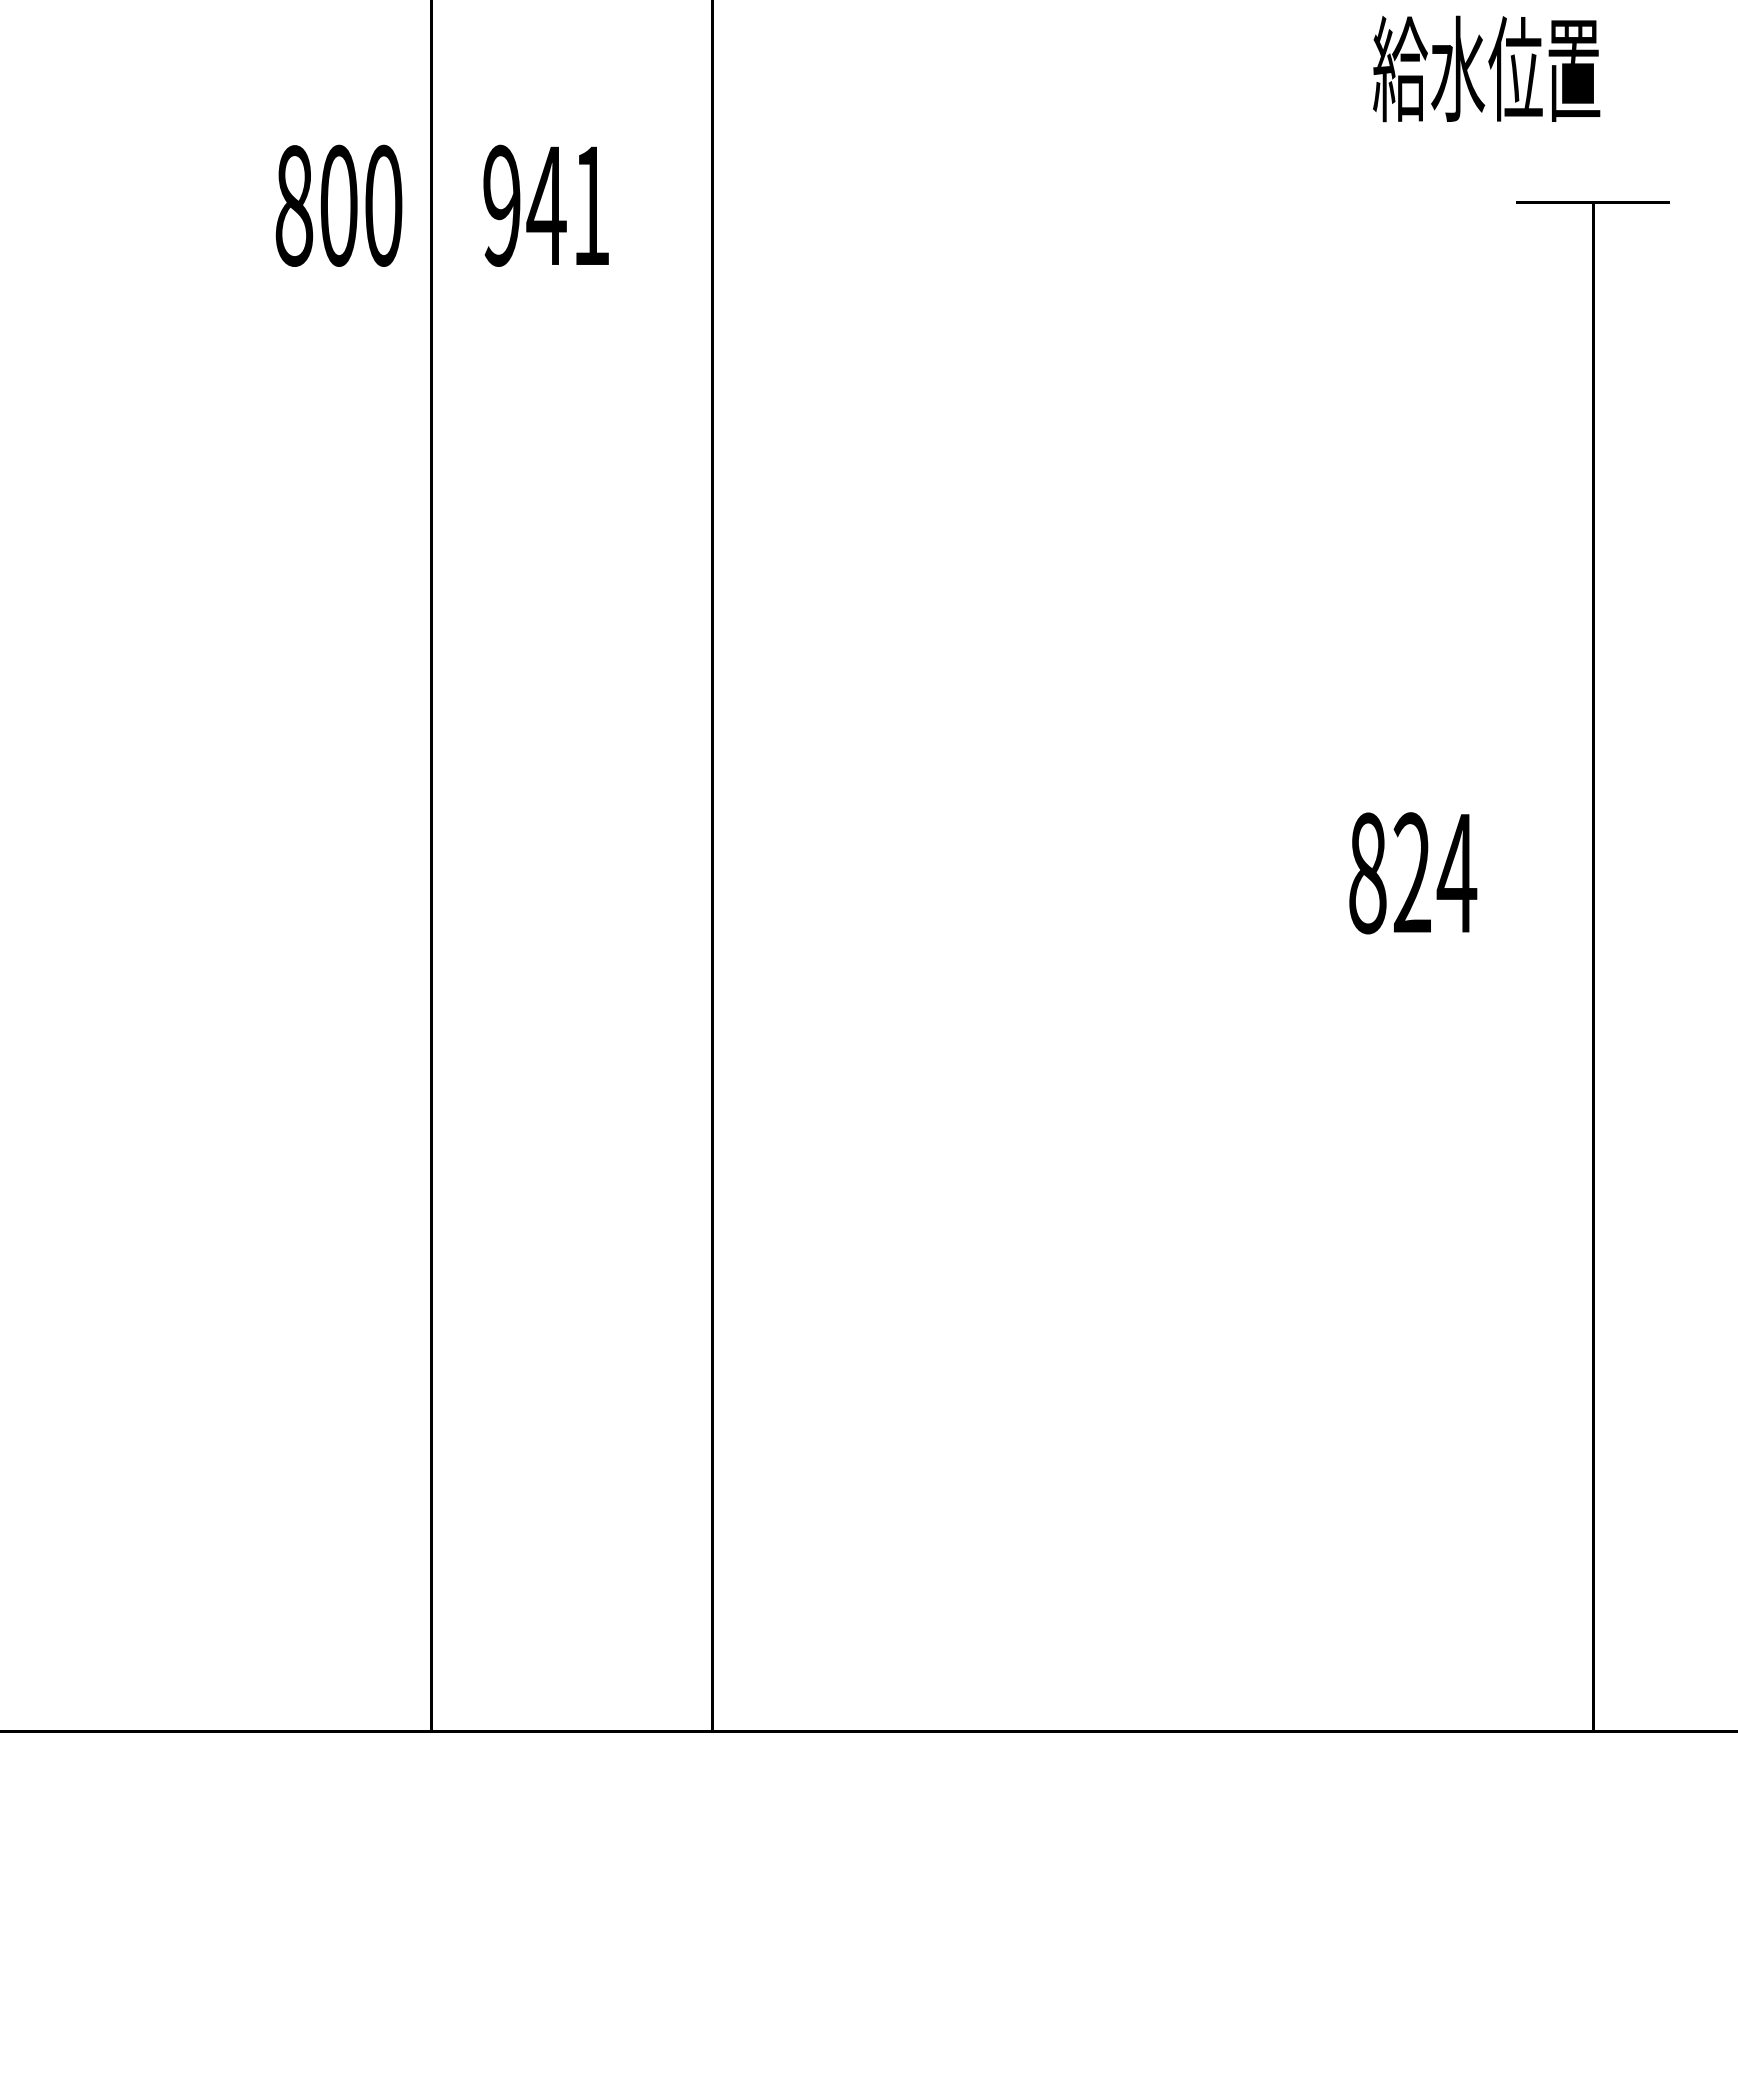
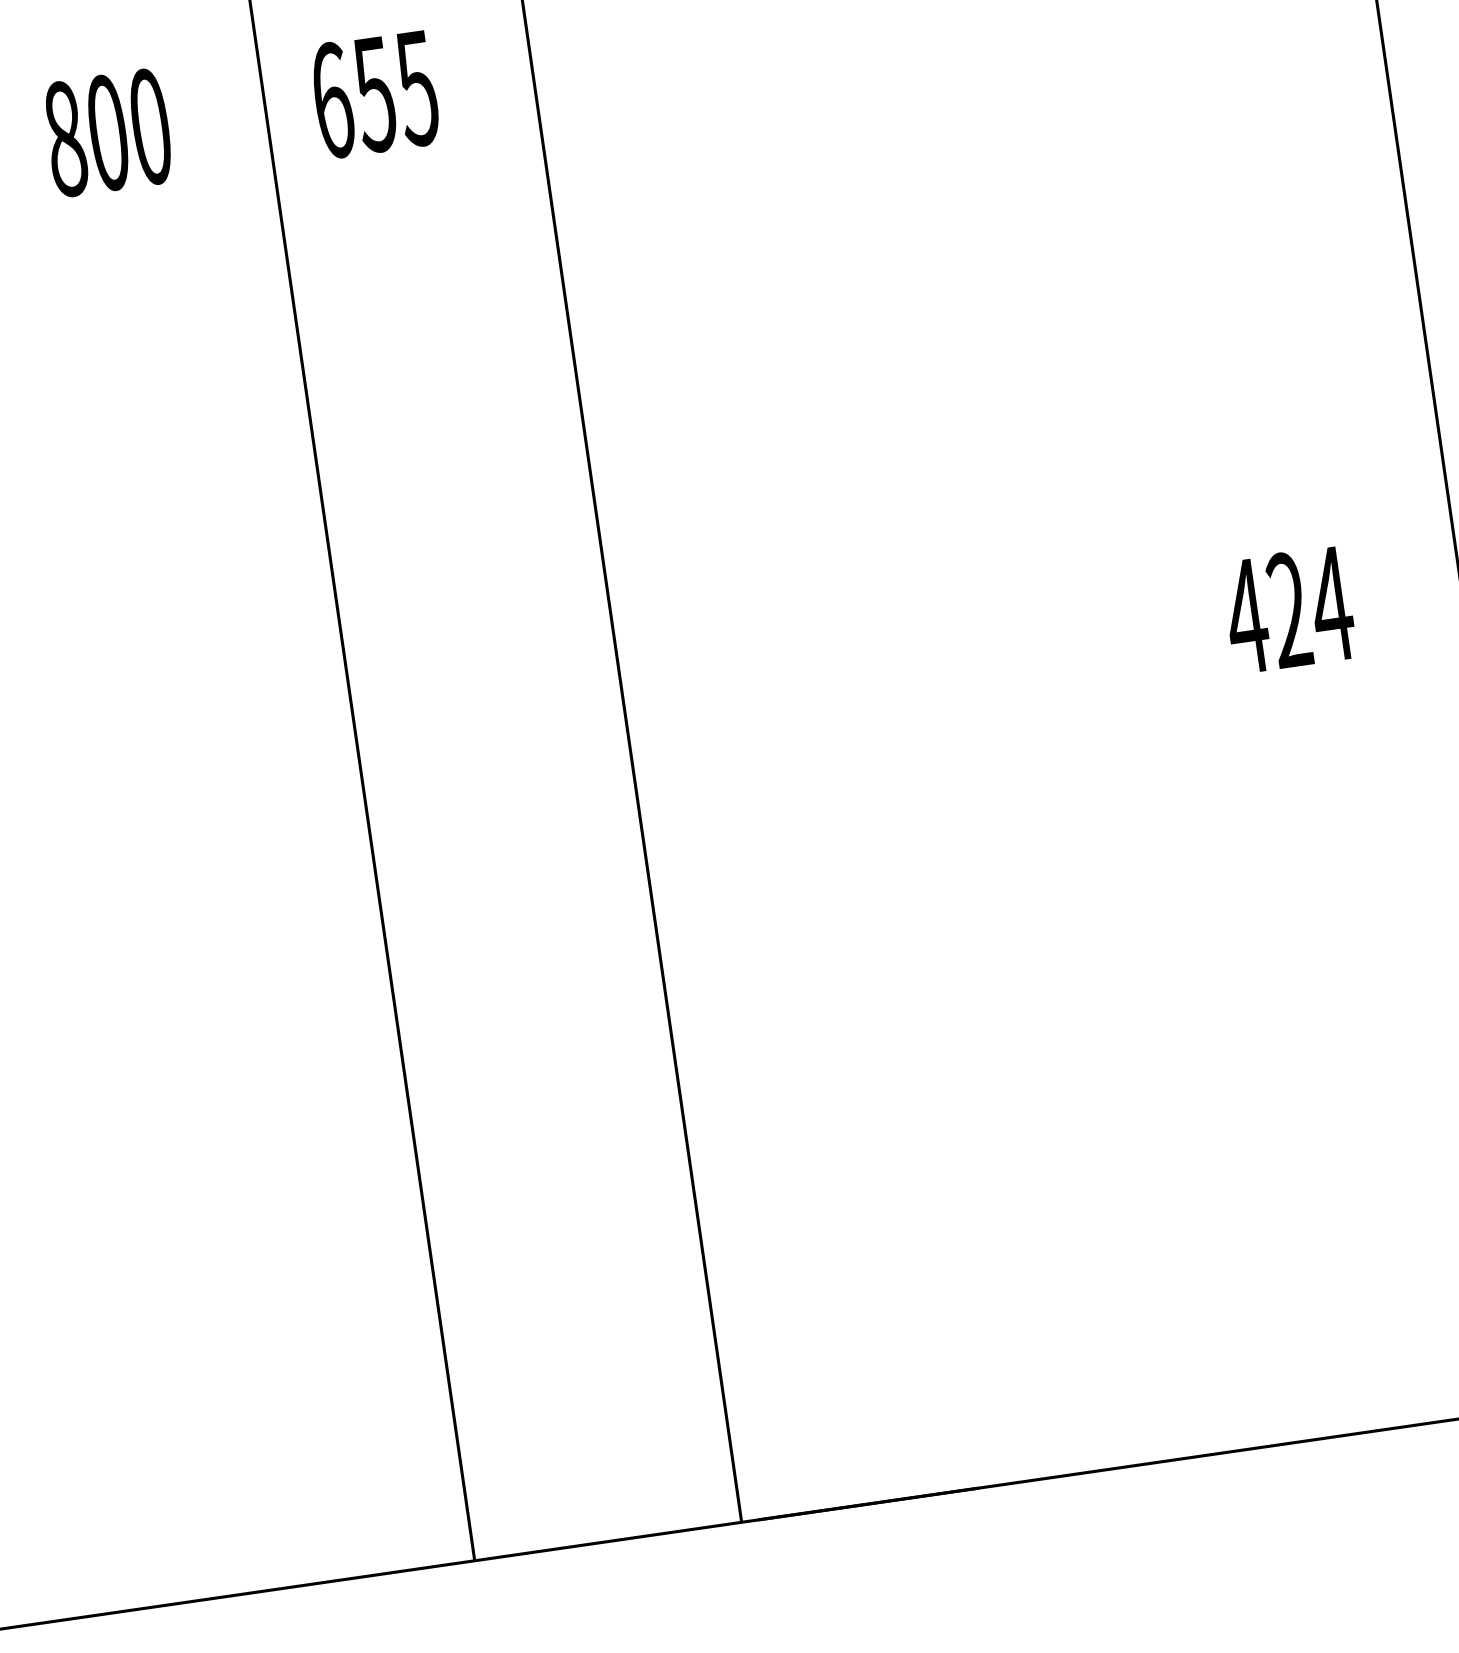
text: (338, 205) -> (107, 132), moved
text: (546, 205) -> (374, 94), 941 -> 655
text: (1367, 873) -> (1246, 616), 824 -> 424

